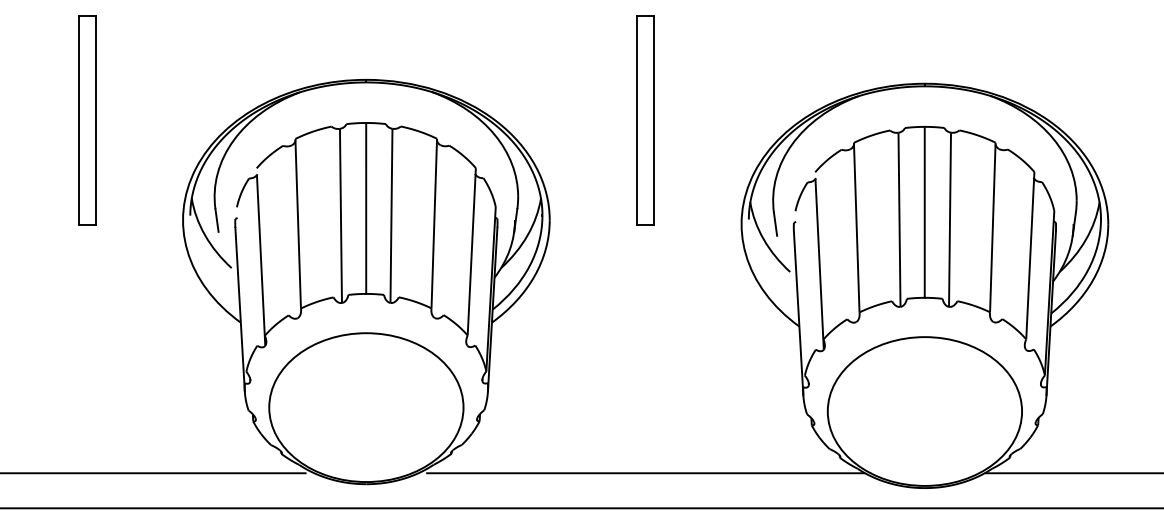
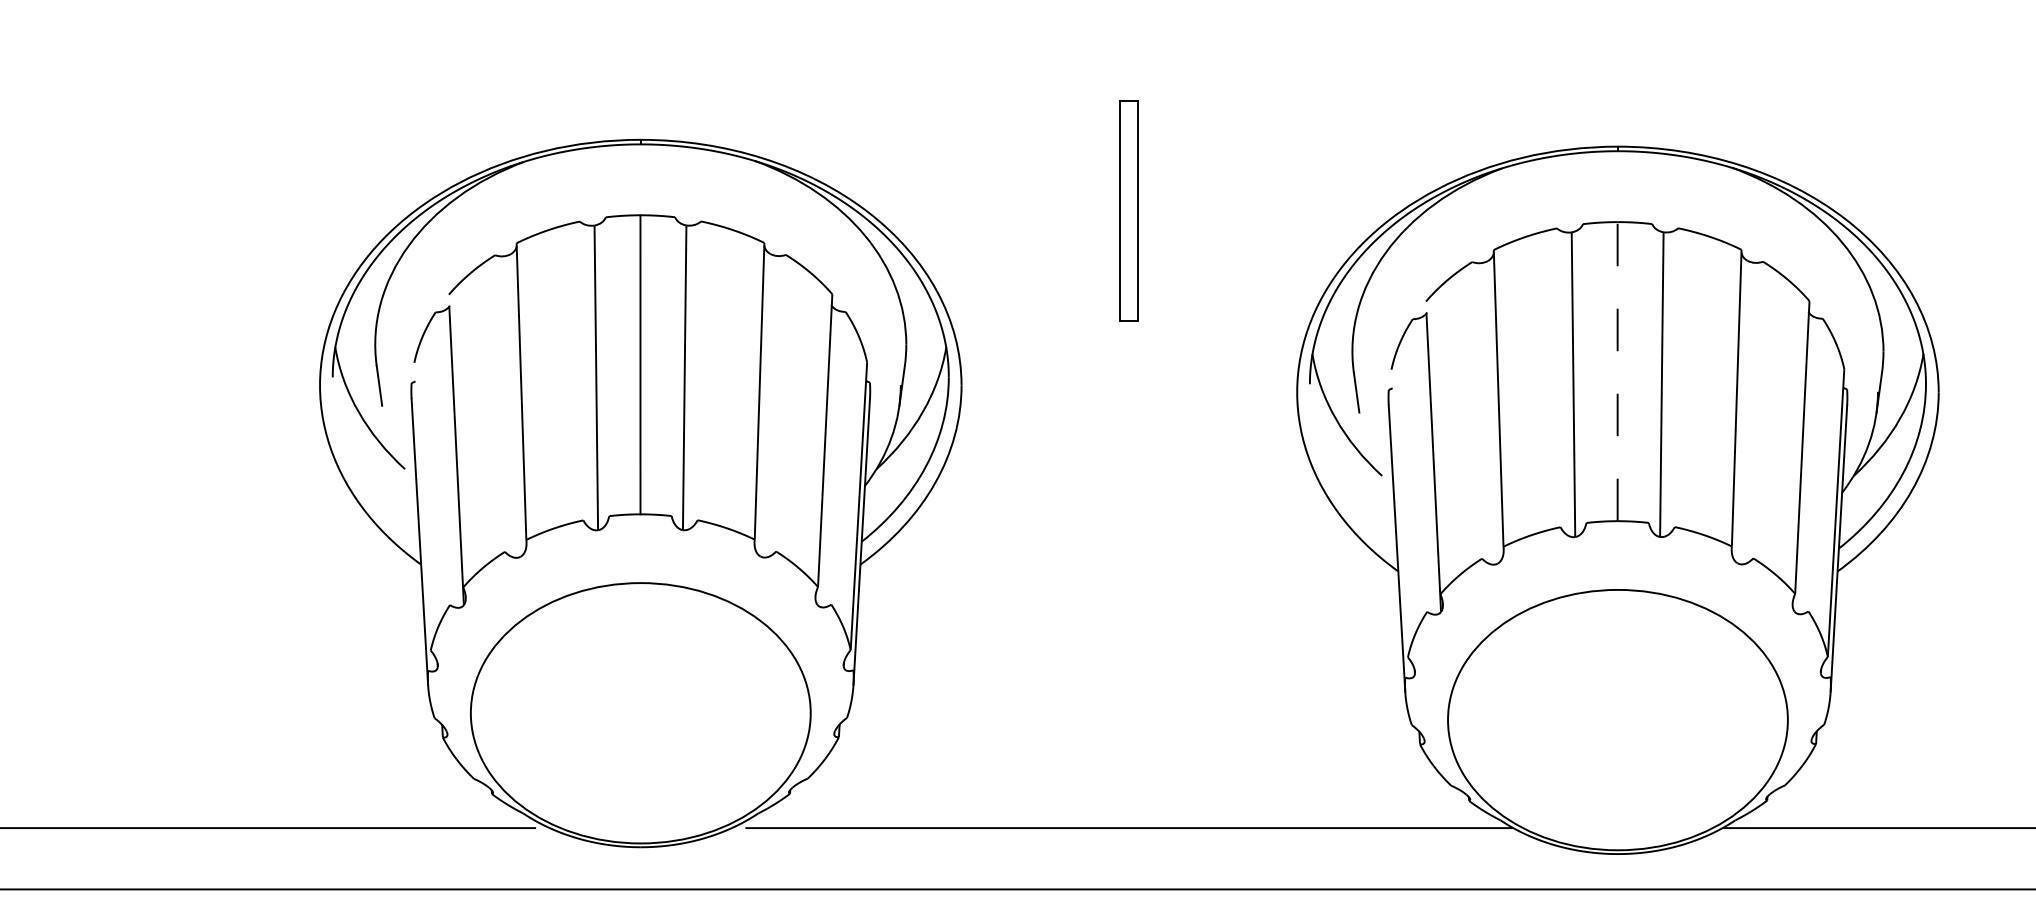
part: (87, 120) -> (152, 210), removed
part: (645, 120) -> (1129, 210), size x0.6
line: (924, 211) -> (1617, 370), solid -> dashed

